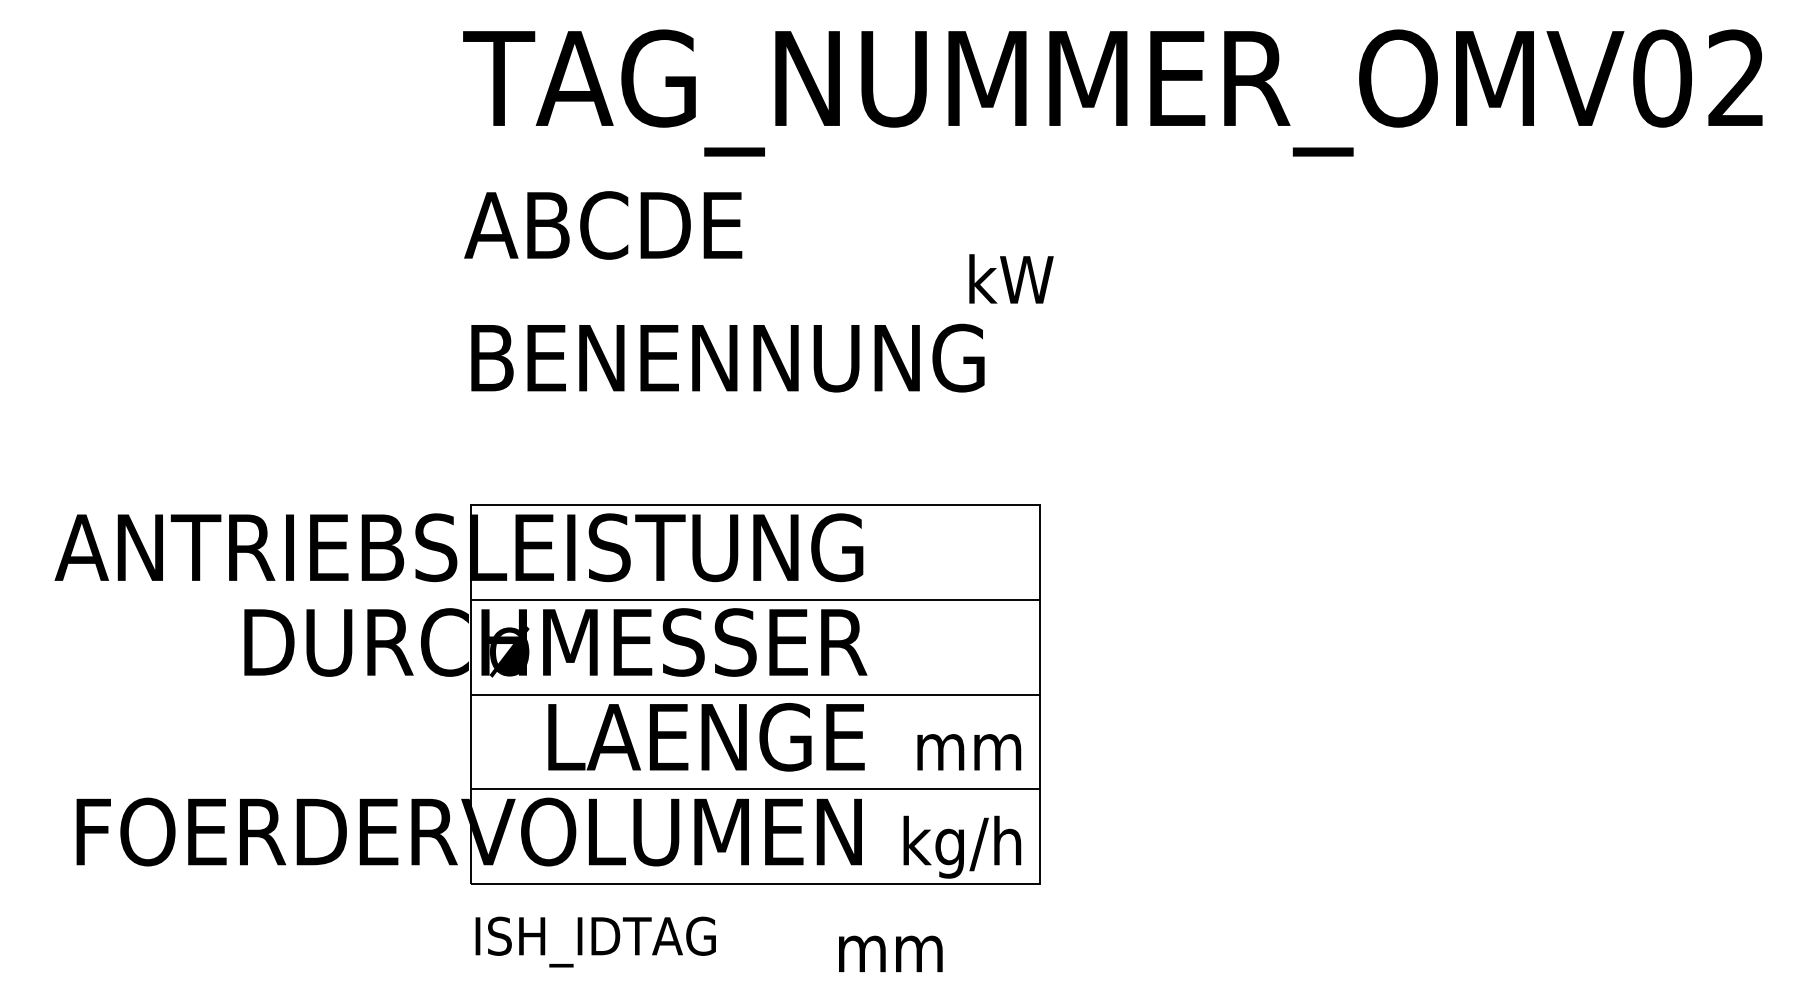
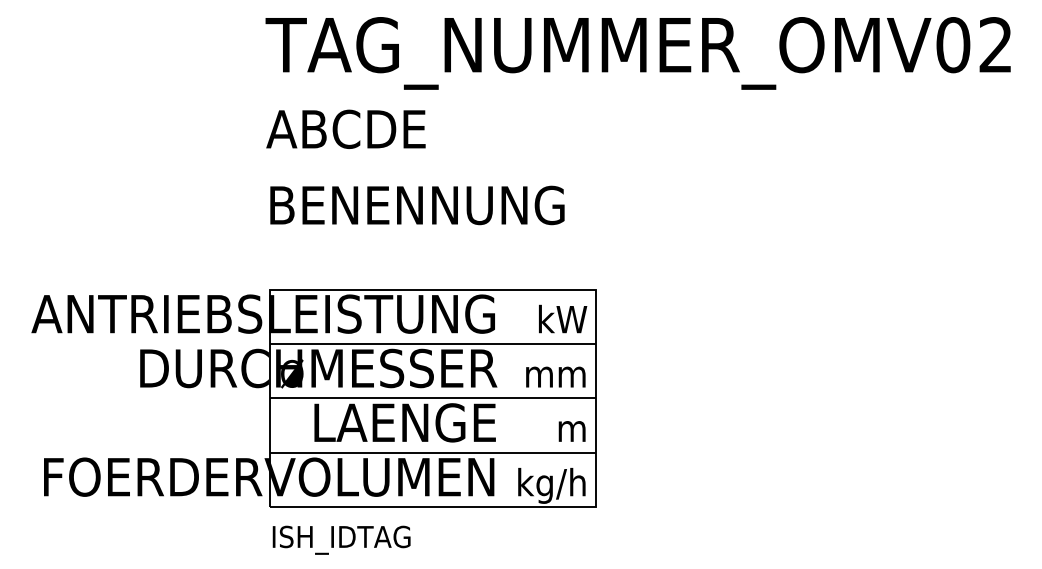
text: (1012, 278) -> (563, 318), moved
text: (940, 752) -> (539, 431), mm -> m
text: (890, 952) -> (555, 376), moved

